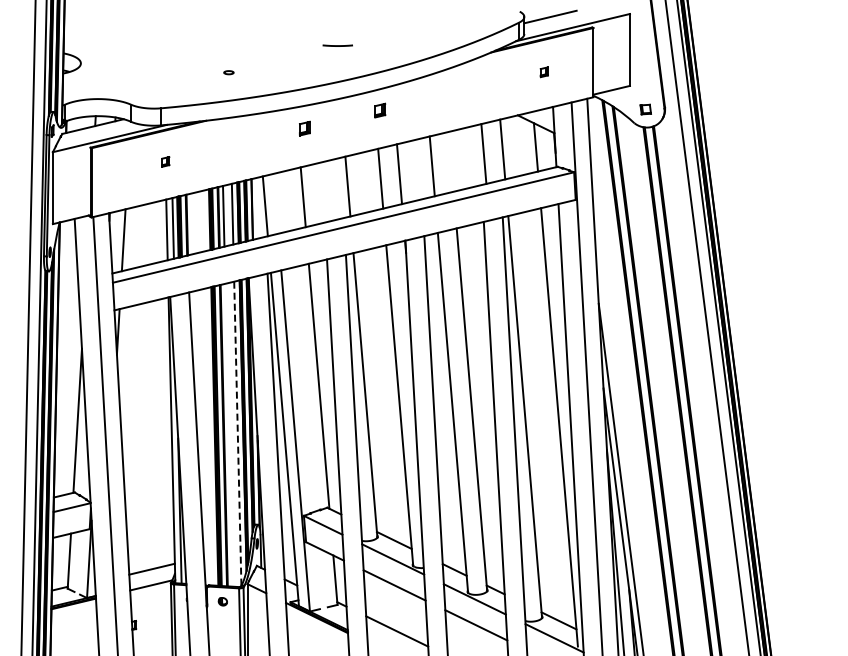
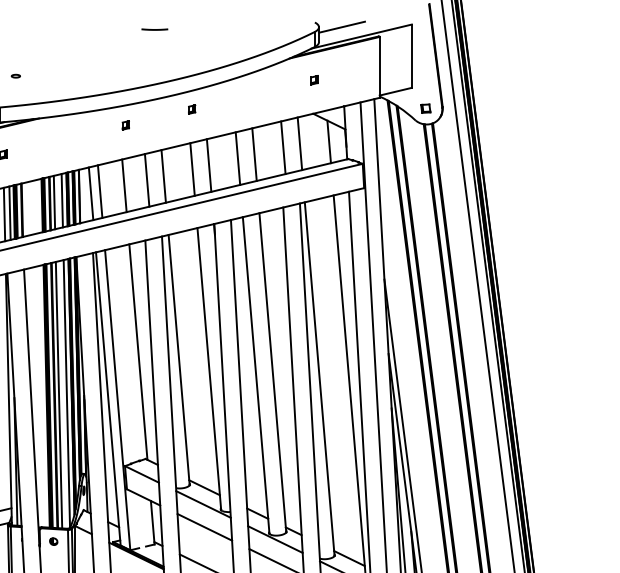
line: (337, 45) -> (154, 29), moved
part: (228, 72) -> (15, 76), moved
part: (543, 72) -> (313, 80), moved
part: (379, 110) -> (191, 109), size x0.71
part: (304, 128) -> (125, 125), size x0.71
line: (450, 161) -> (253, 154), added
line: (328, 191) -> (146, 180), added
line: (275, 203) -> (100, 191), added
line: (228, 434) -> (58, 394), added
line: (237, 434) -> (66, 394), dashed -> solid

